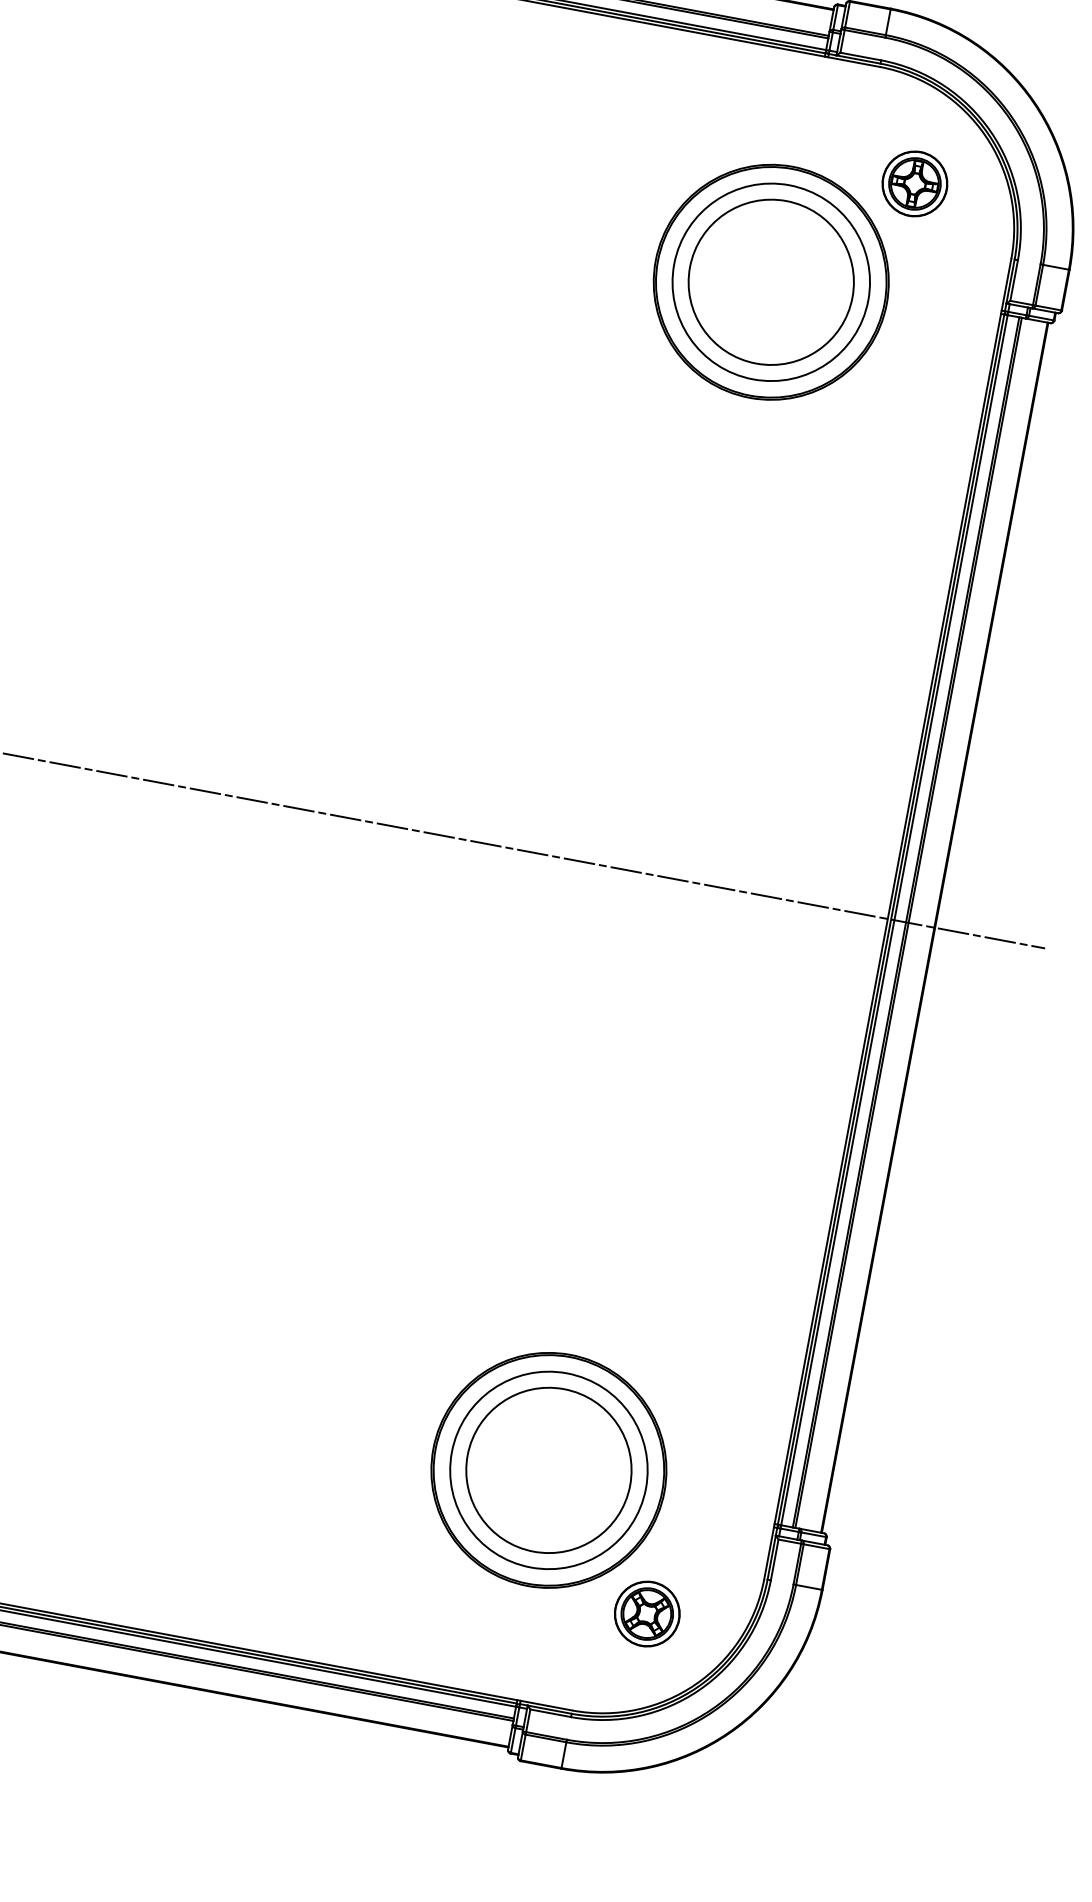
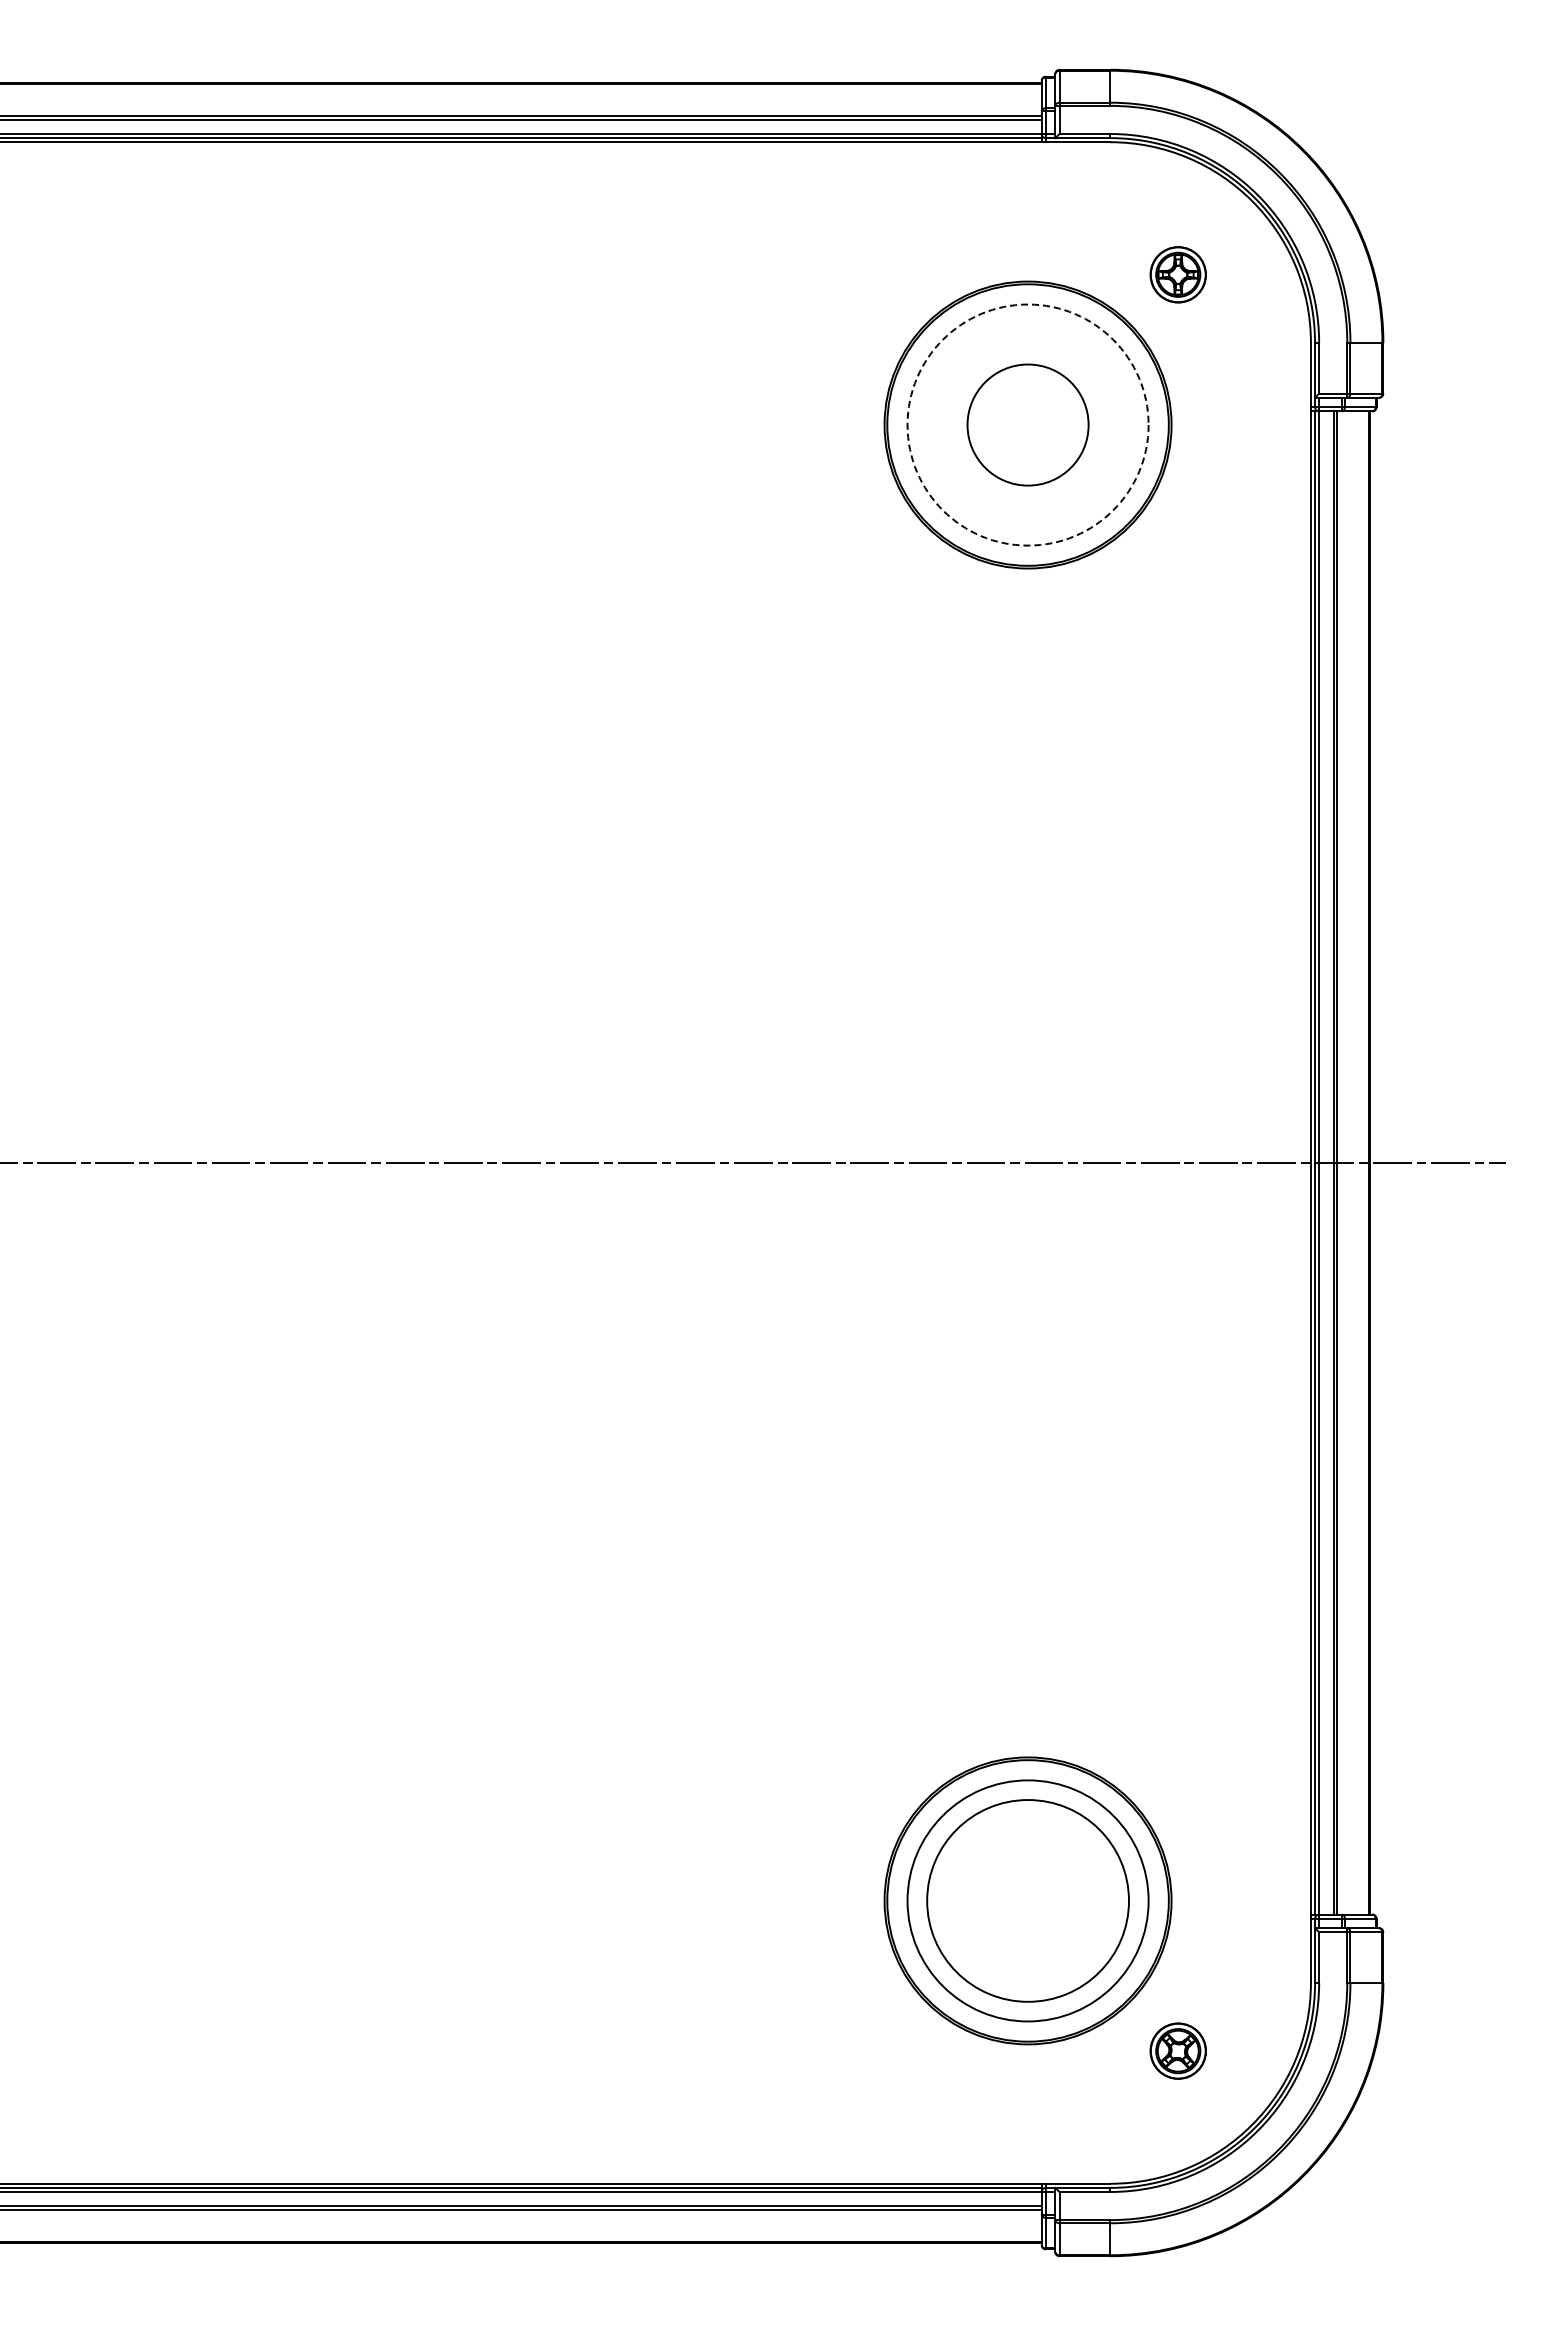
part: (914, 183) -> (1177, 274), size x0.7
circle: (770, 281) -> (1027, 424), size x0.6
circle: (770, 281) -> (1027, 424), solid -> dashed
part: (646, 1613) -> (1177, 2050), size x0.7

